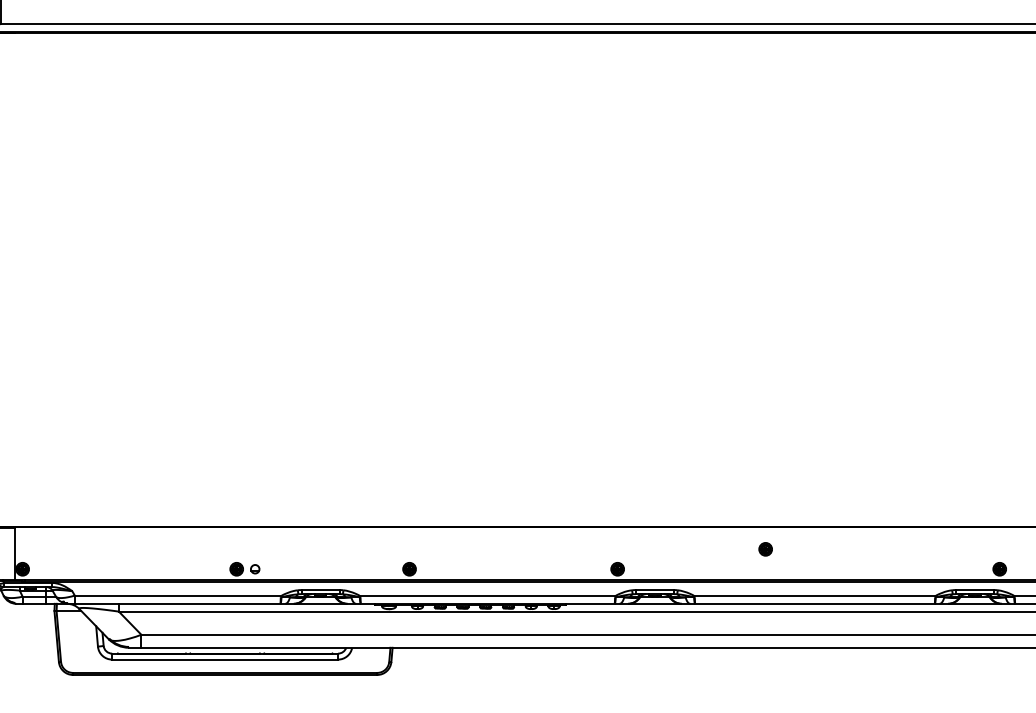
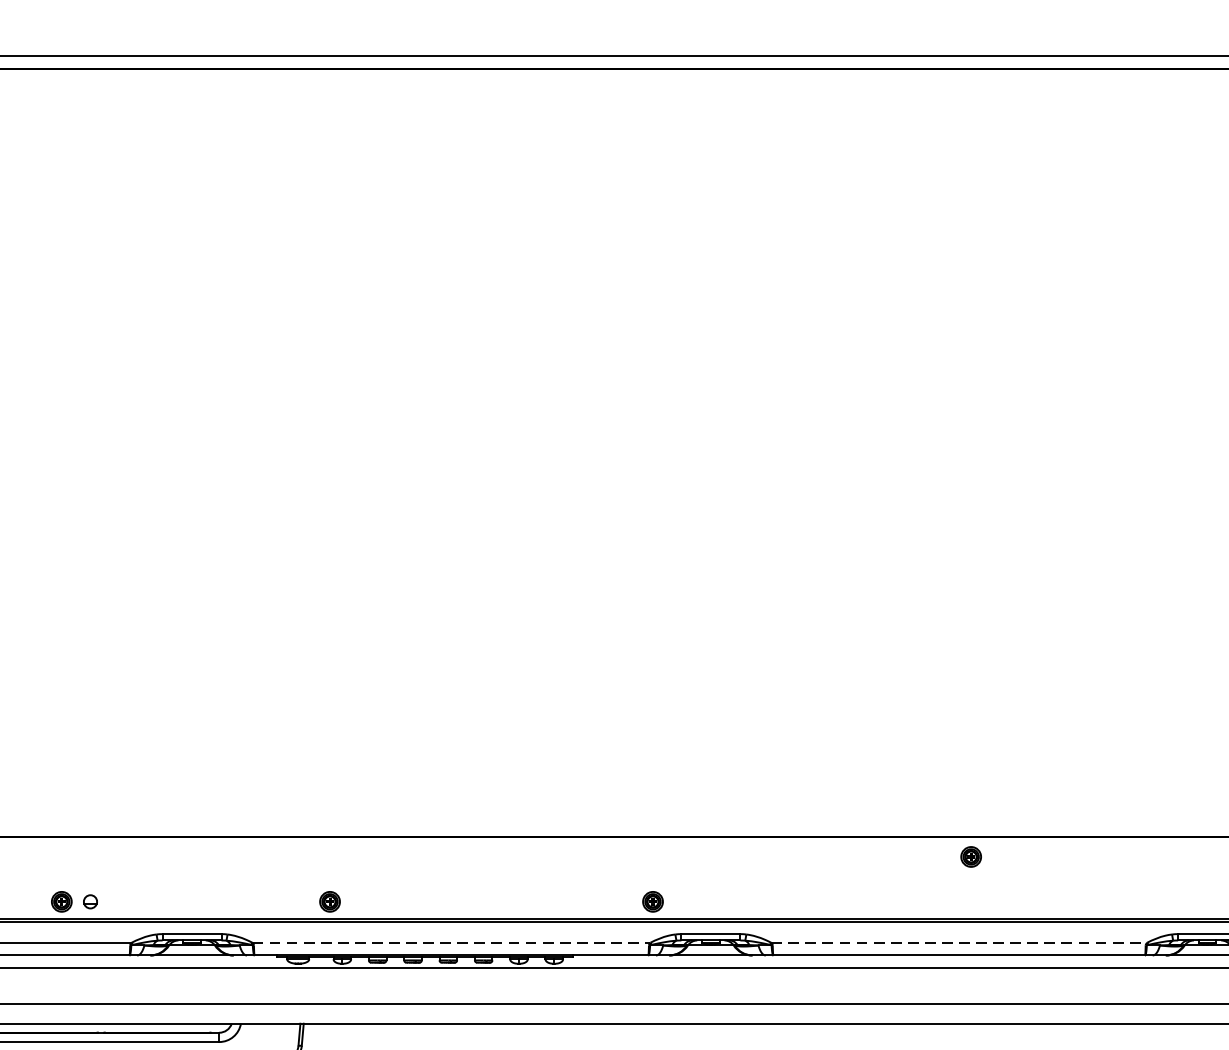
part: (765, 549) -> (970, 857), moved
line: (488, 595) -> (452, 942), solid -> dashed
line: (815, 595) -> (960, 942), solid -> dashed

